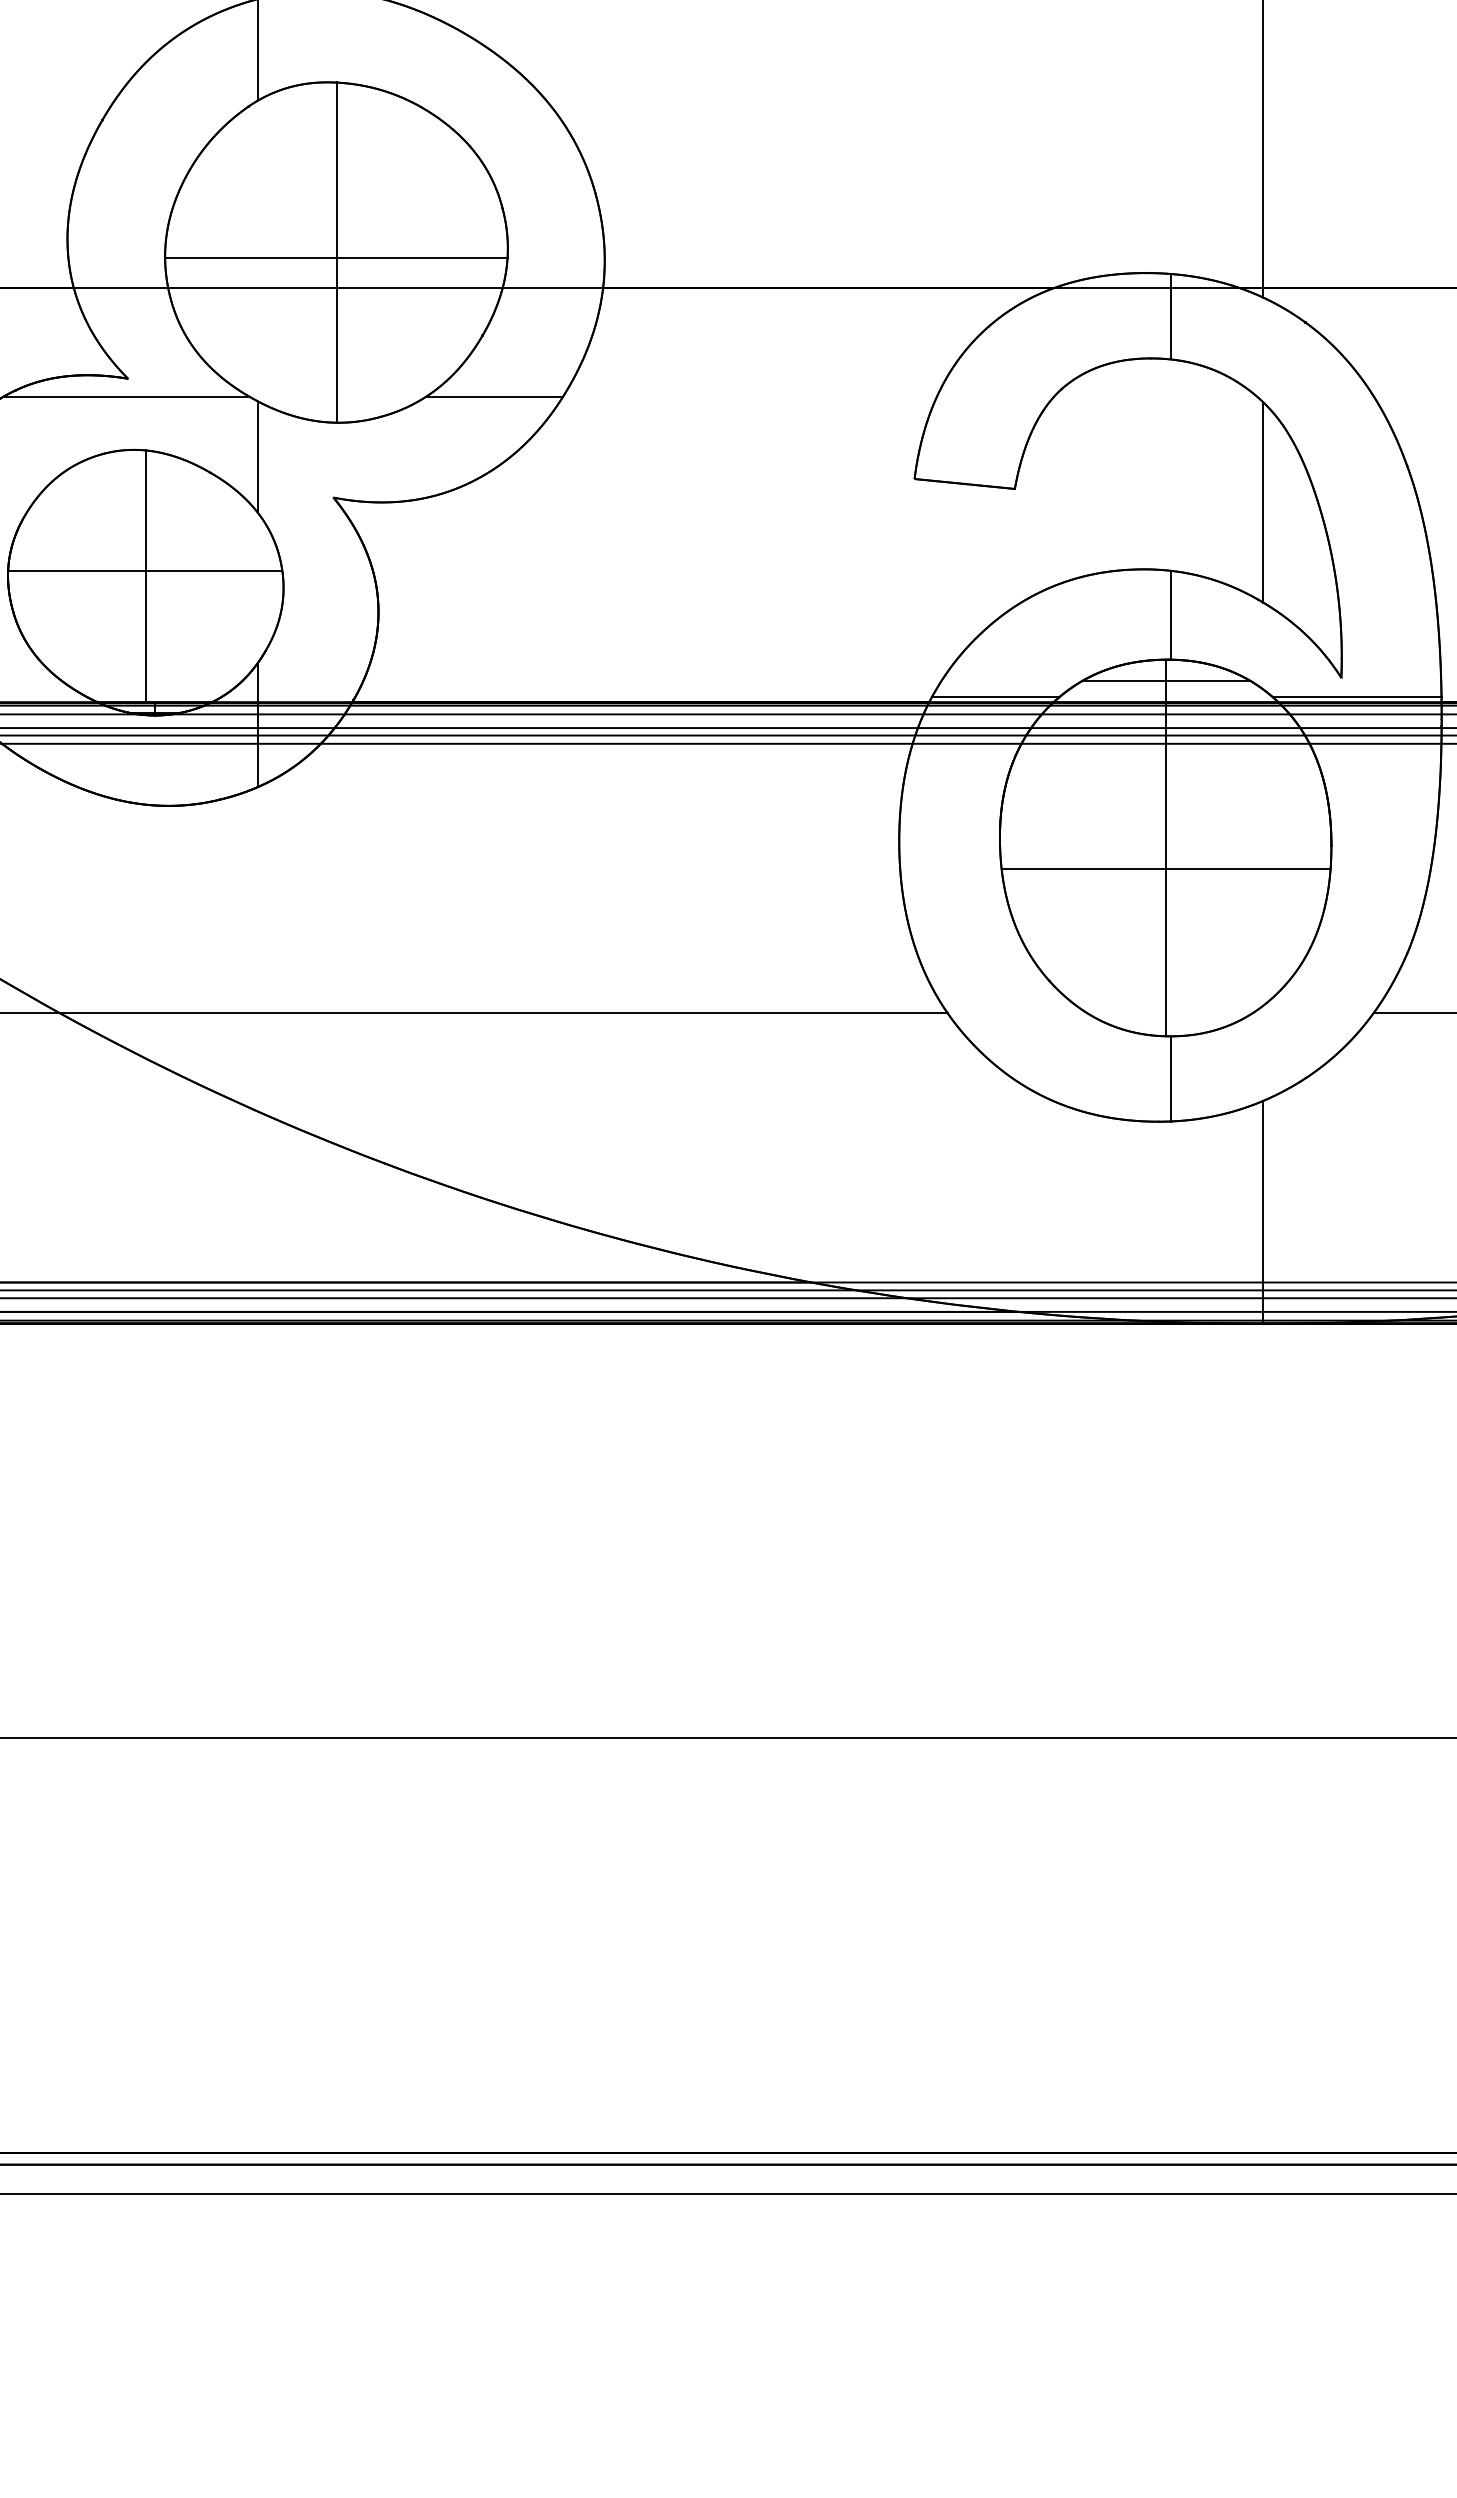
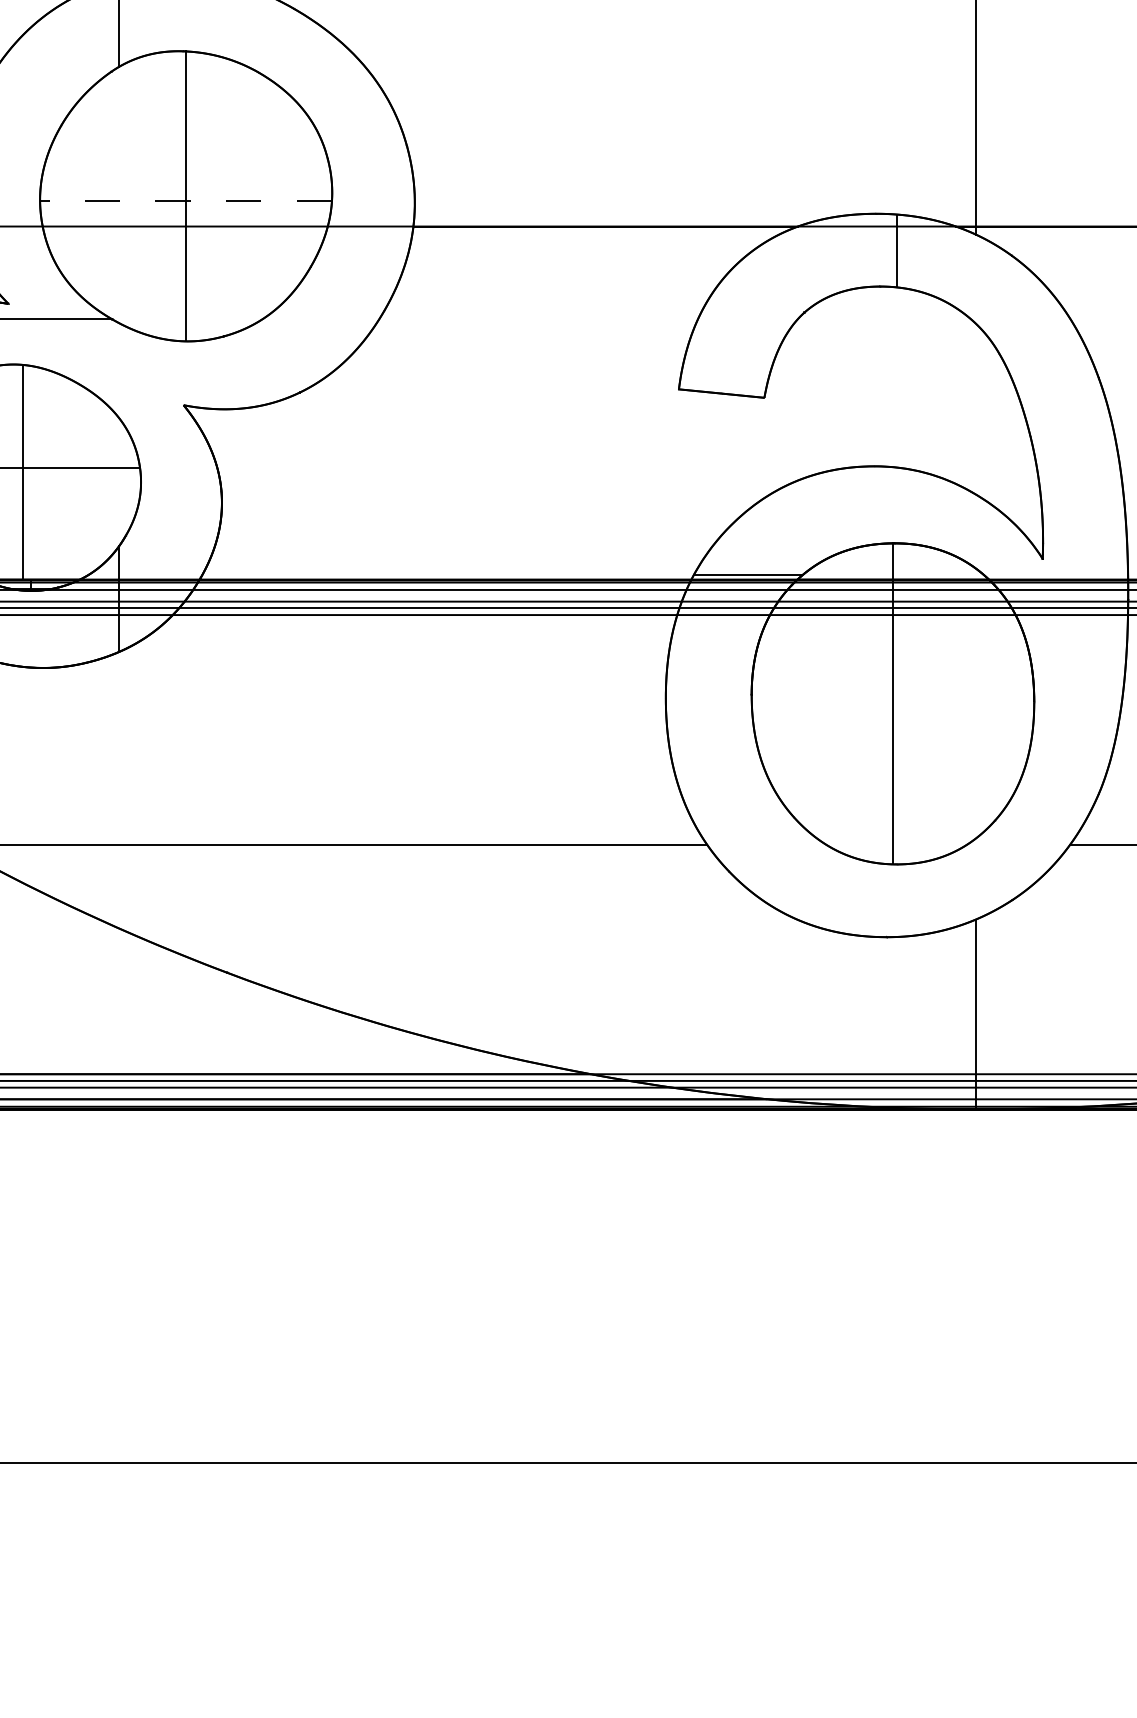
line: (335, 257) -> (185, 200), solid -> dashed
line: (494, 396) -> (320, 319), removed
line: (258, 457) -> (119, 371), removed
line: (1263, 502) -> (976, 409), removed
line: (1170, 614) -> (897, 504), removed
line: (1166, 680) -> (893, 561), removed
line: (1357, 697) -> (1056, 575), removed
line: (1165, 869) -> (892, 722), removed
line: (1170, 1078) -> (897, 900), removed

